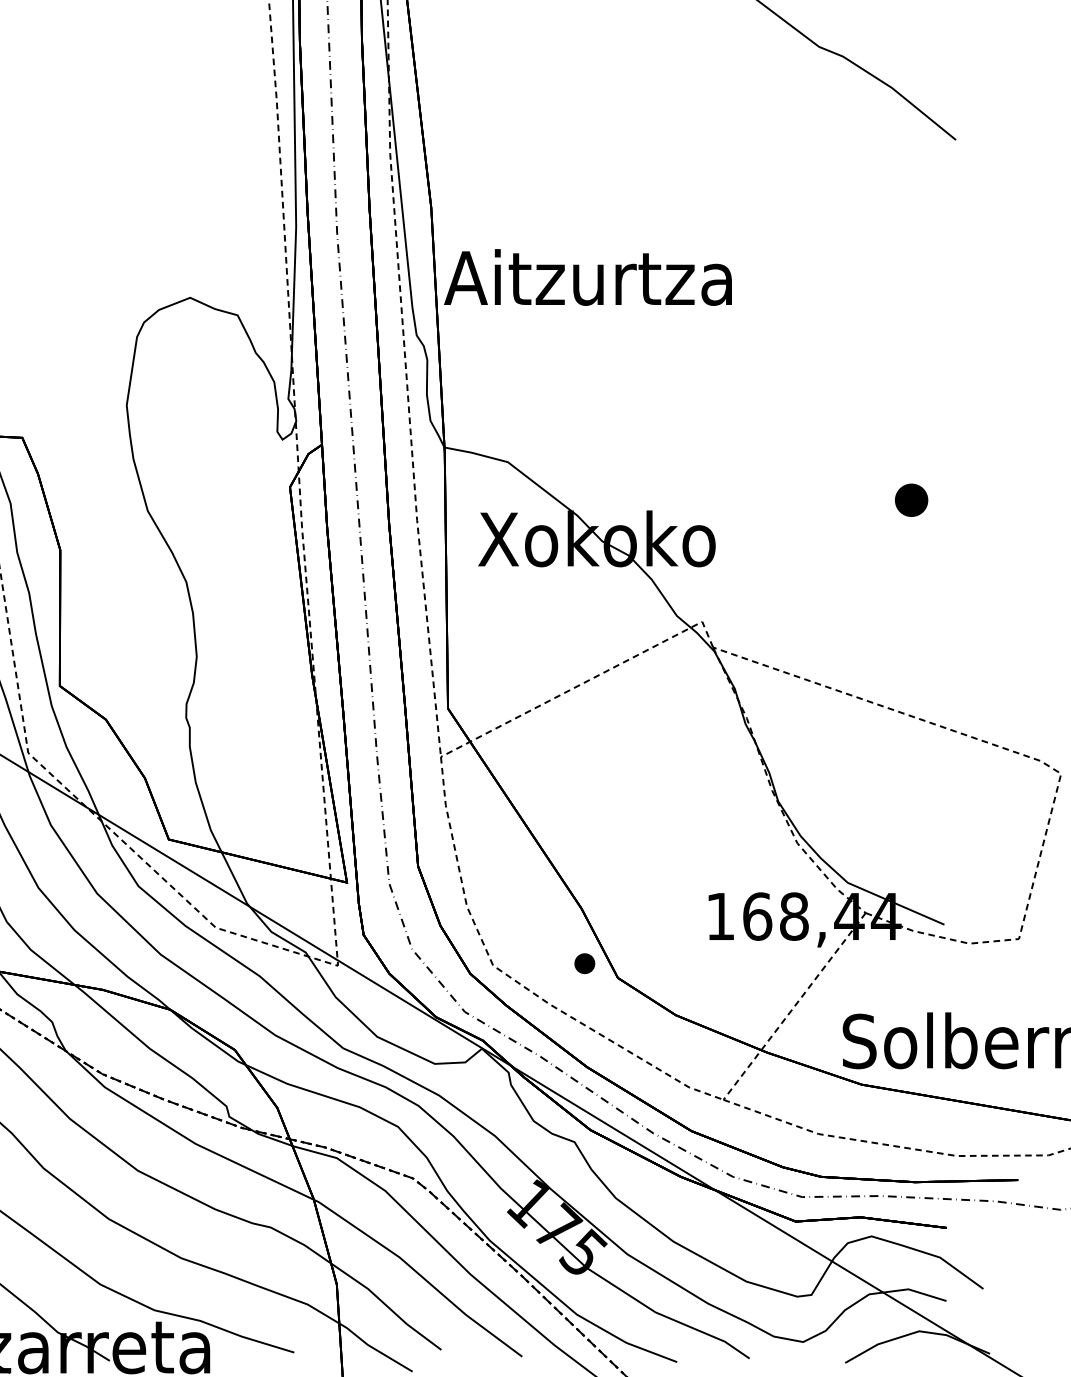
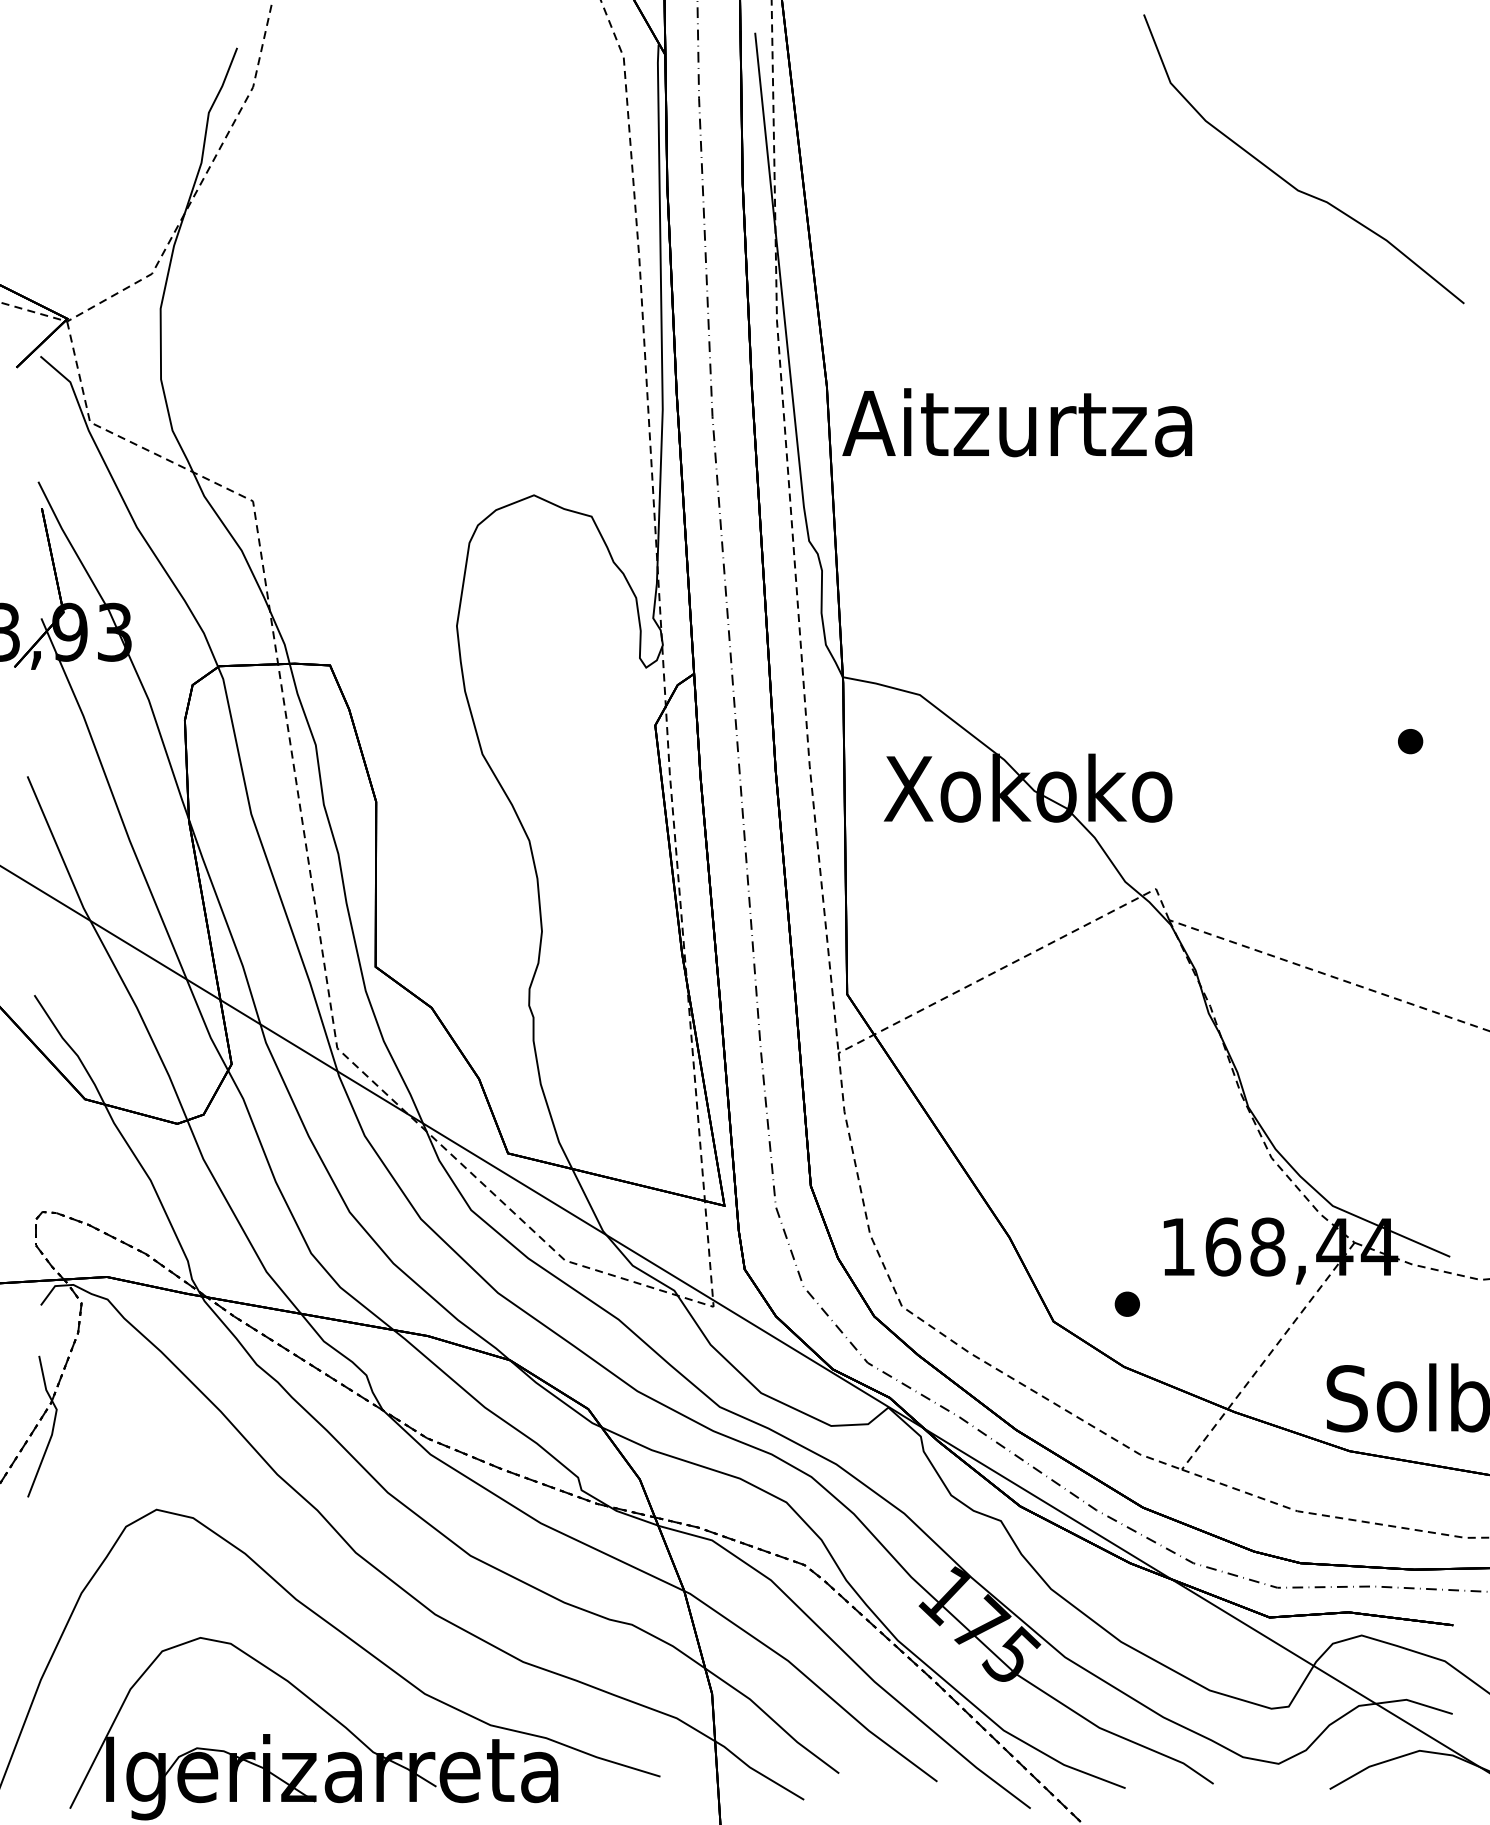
text: (588, 277) -> (1017, 422), moved
part: (911, 500) -> (1410, 741), size x0.62
part: (584, 963) -> (1126, 1303), moved

